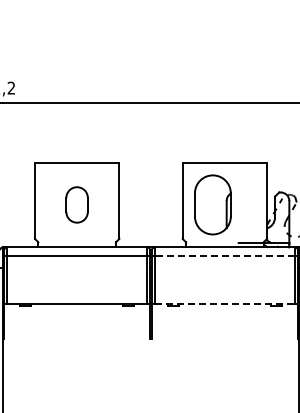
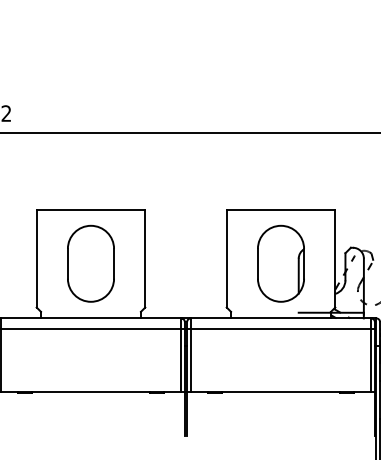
part: (76, 204) -> (90, 263), size x1.67
part: (212, 204) -> (280, 263), moved
line: (224, 255) -> (280, 328), dashed -> solid
line: (225, 304) -> (281, 391), dashed -> solid

